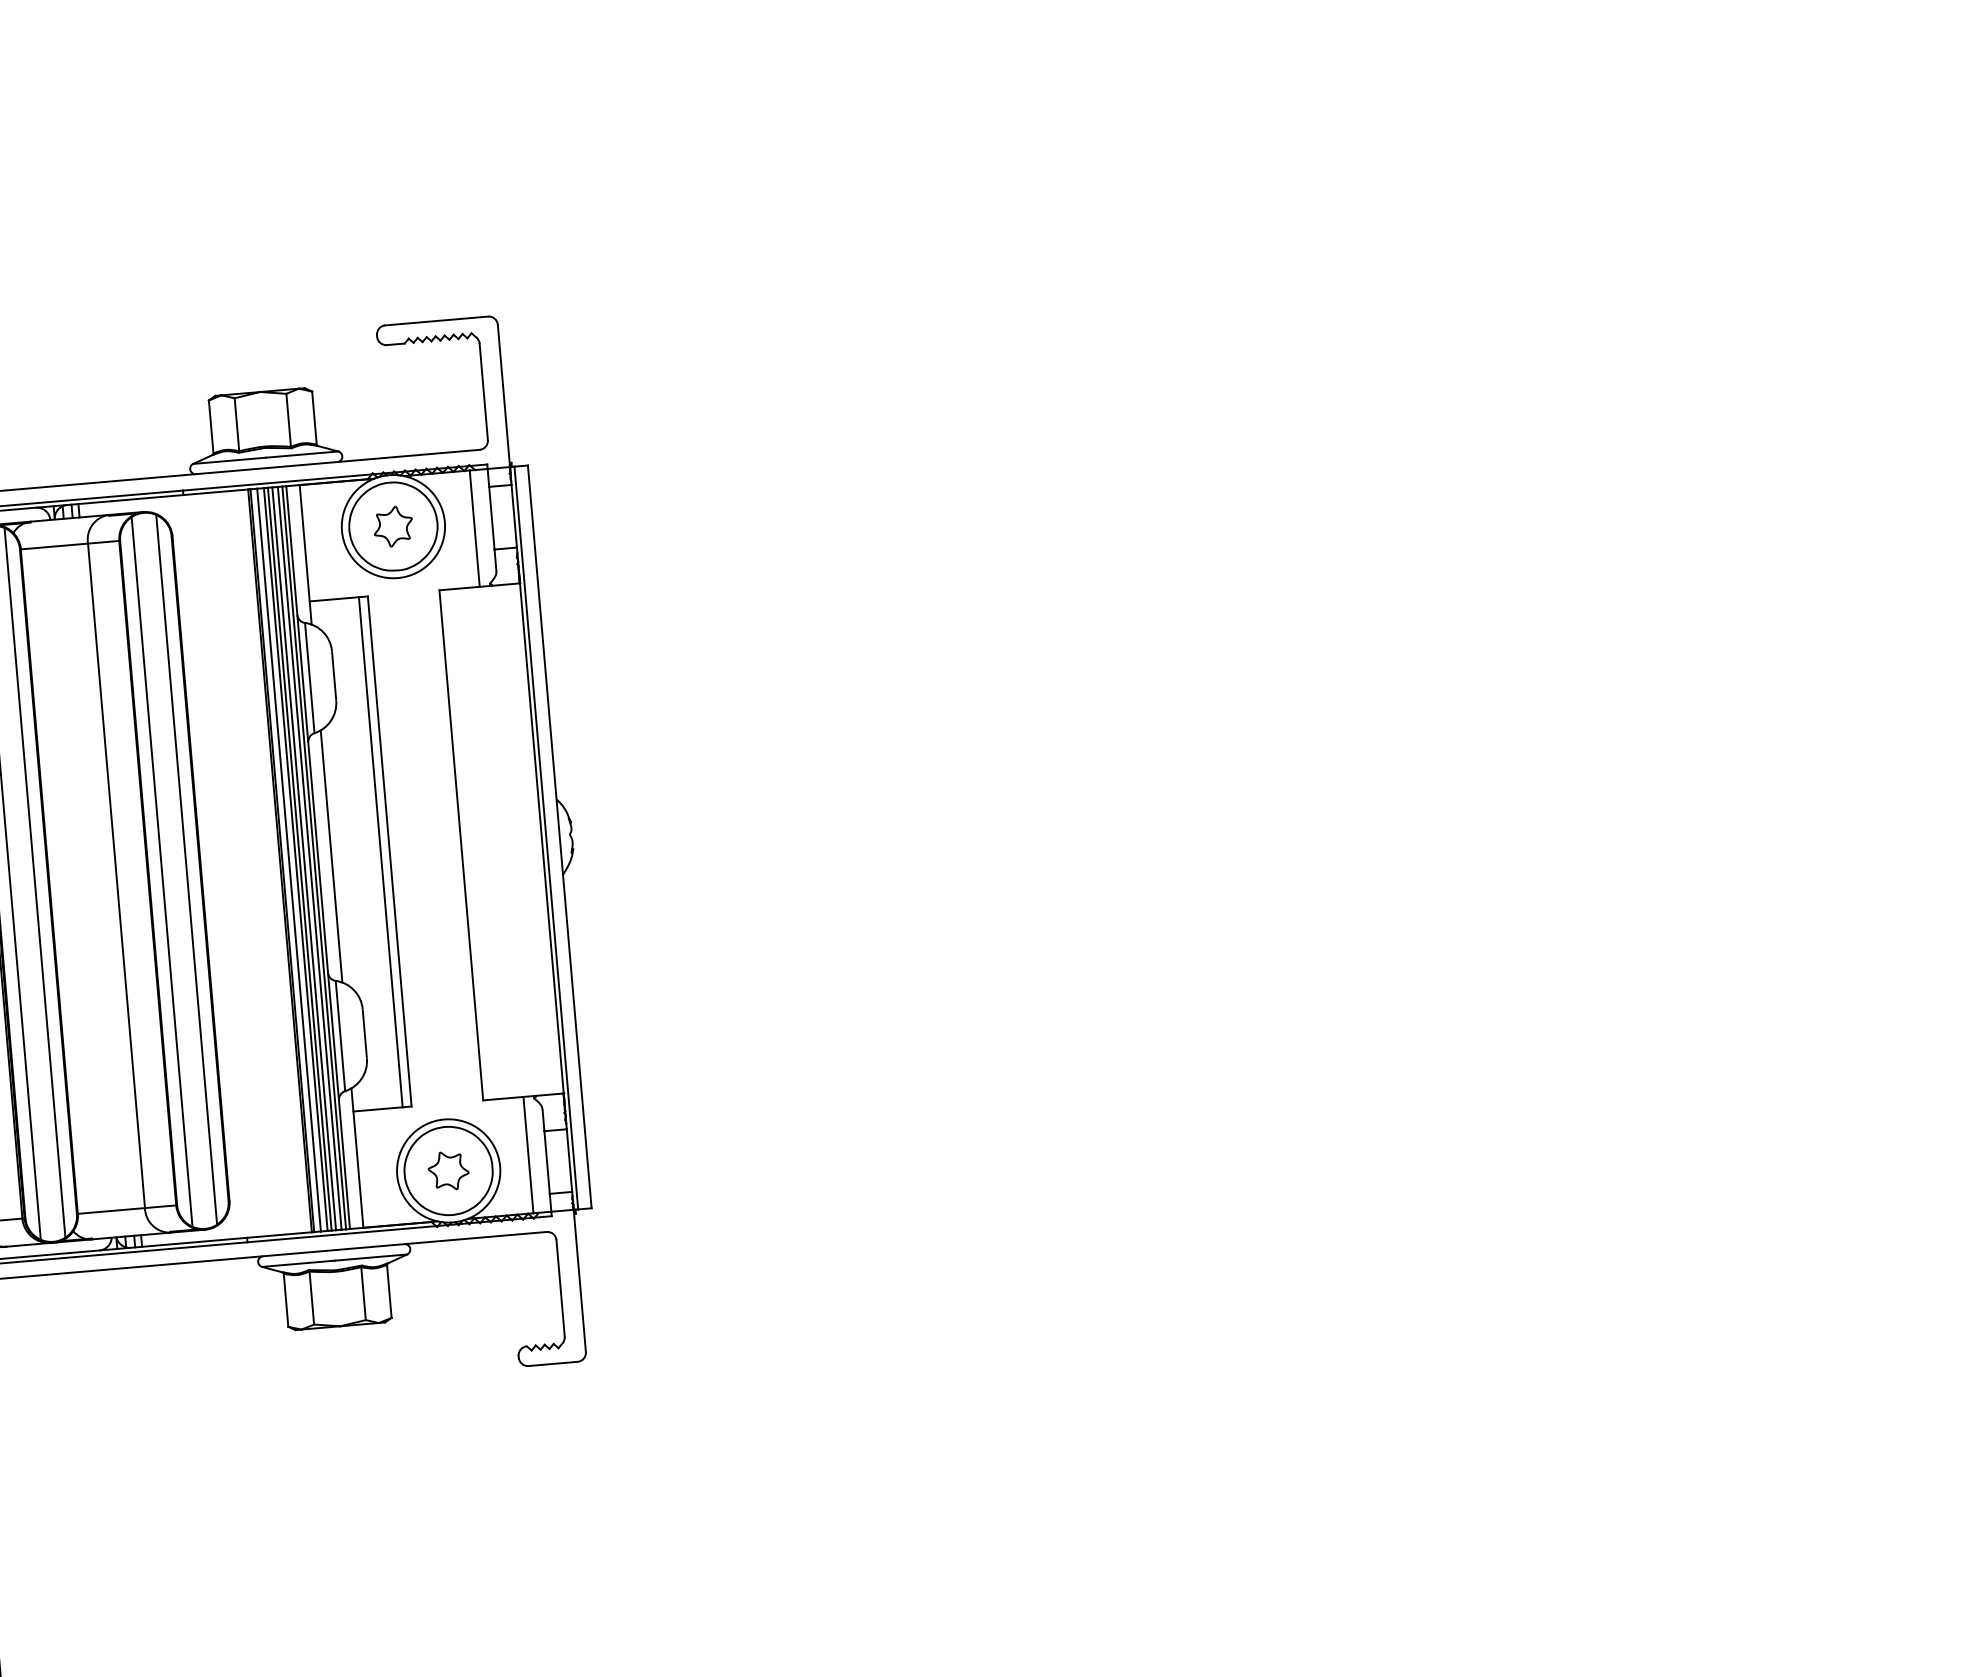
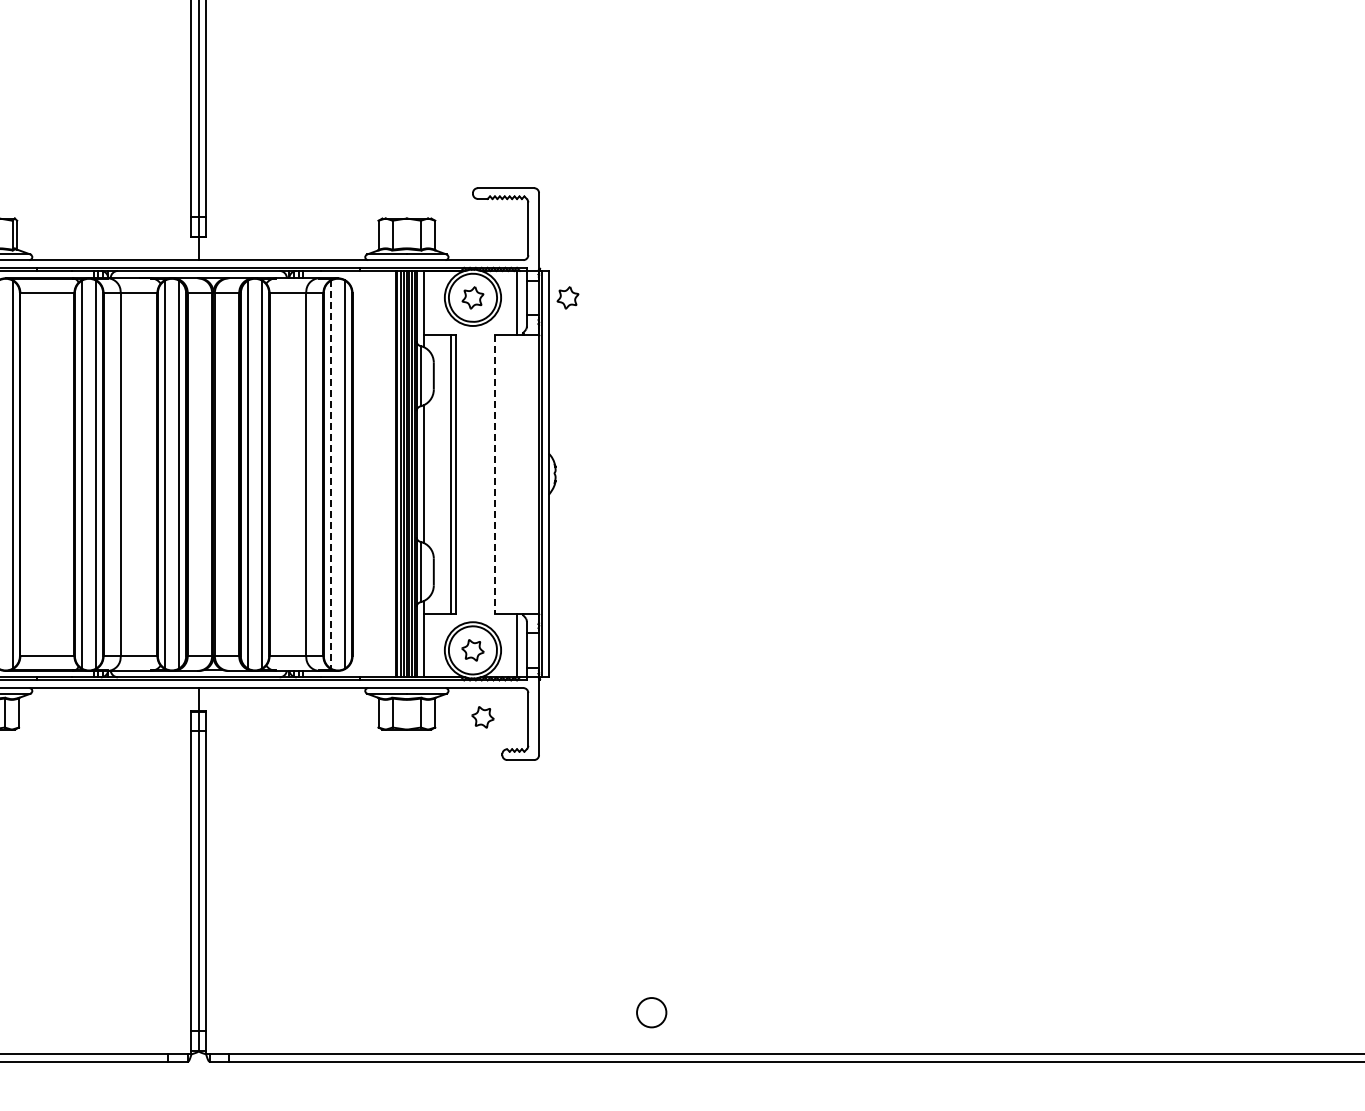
part: (566, 511) -> (567, 297), added
line: (462, 845) -> (495, 474), solid -> dashed
line: (162, 873) -> (331, 475), solid -> dashed
part: (476, 1292) -> (482, 717), added

